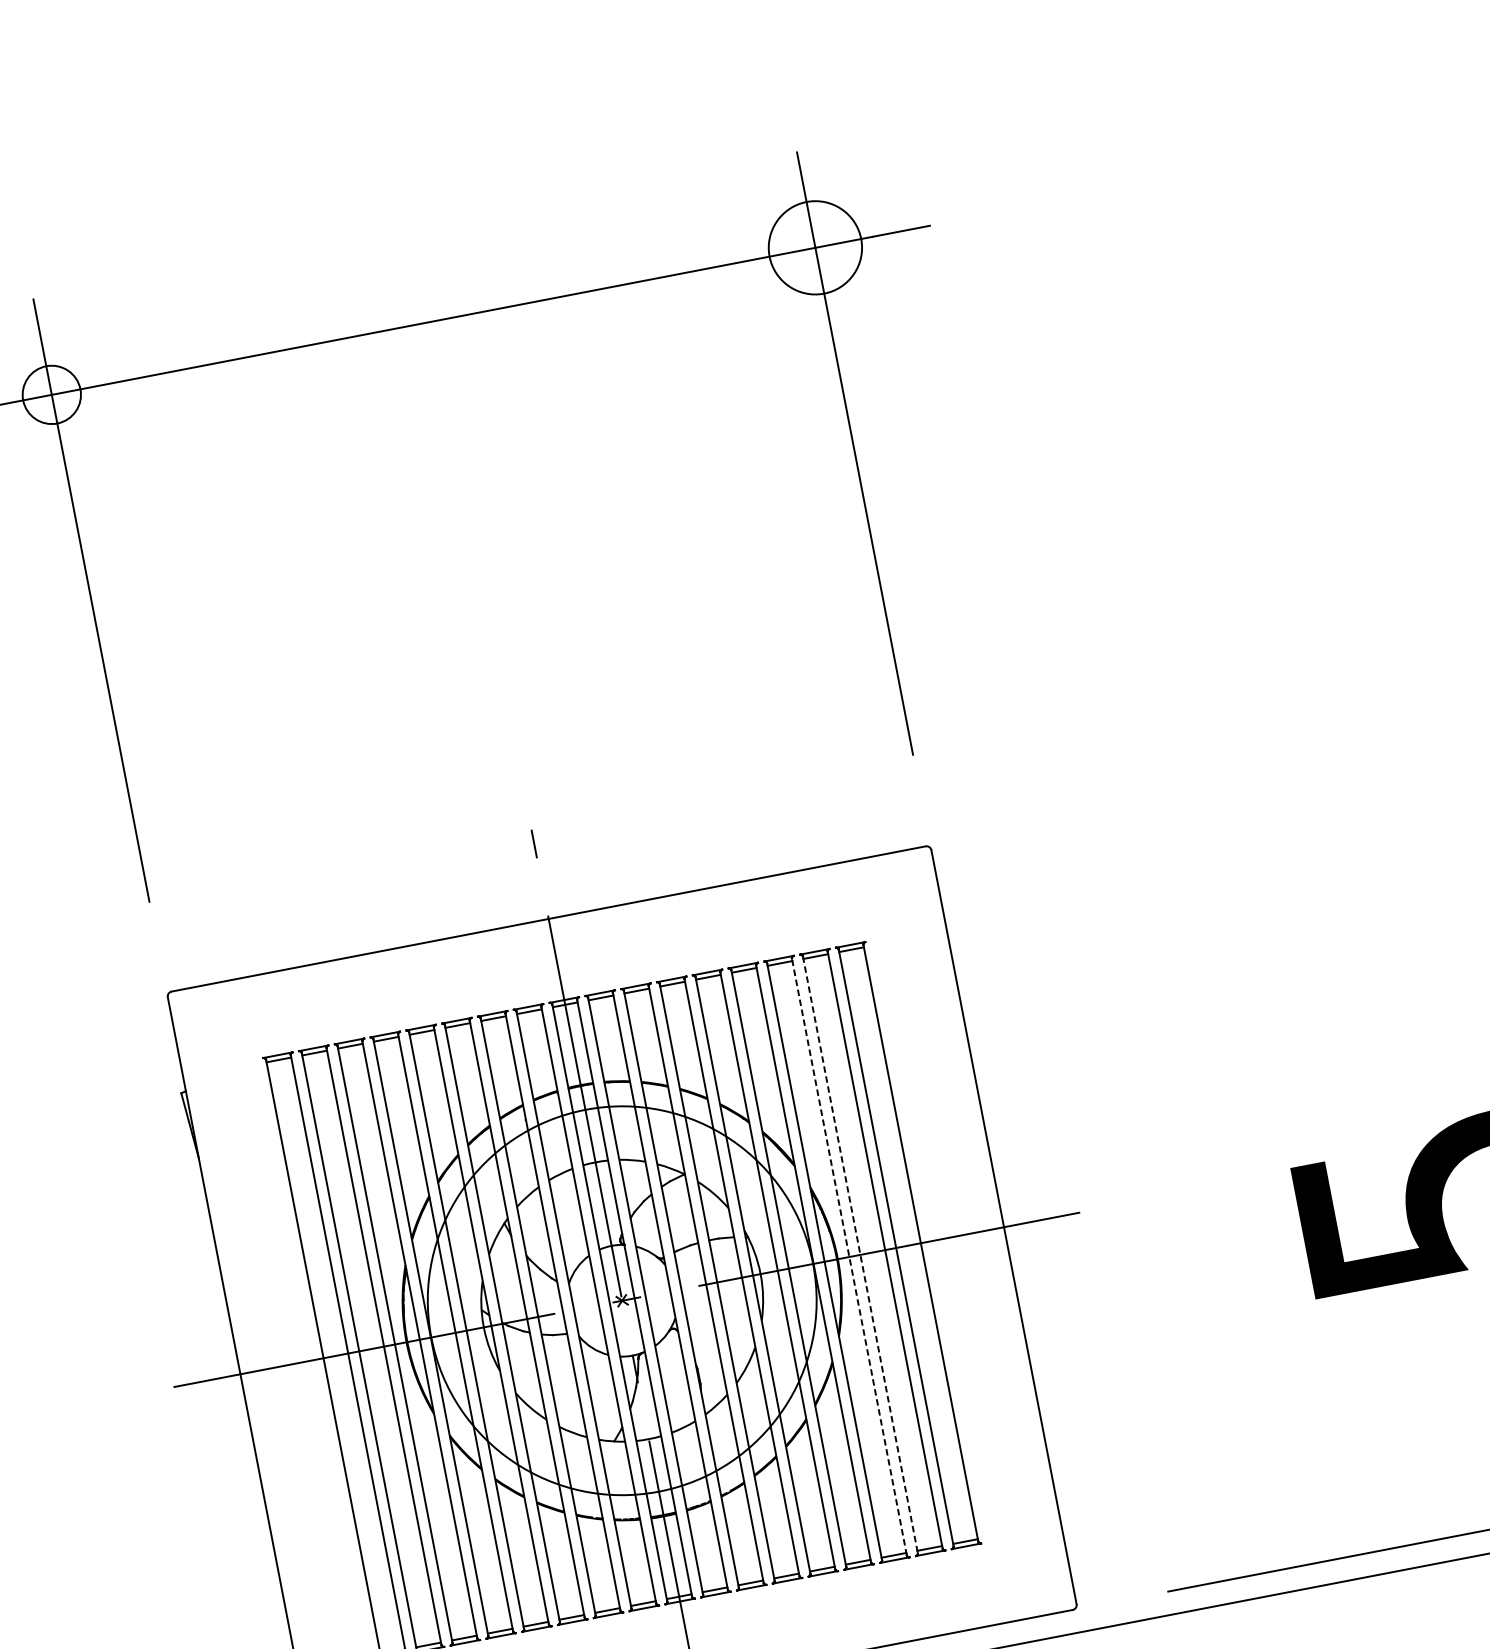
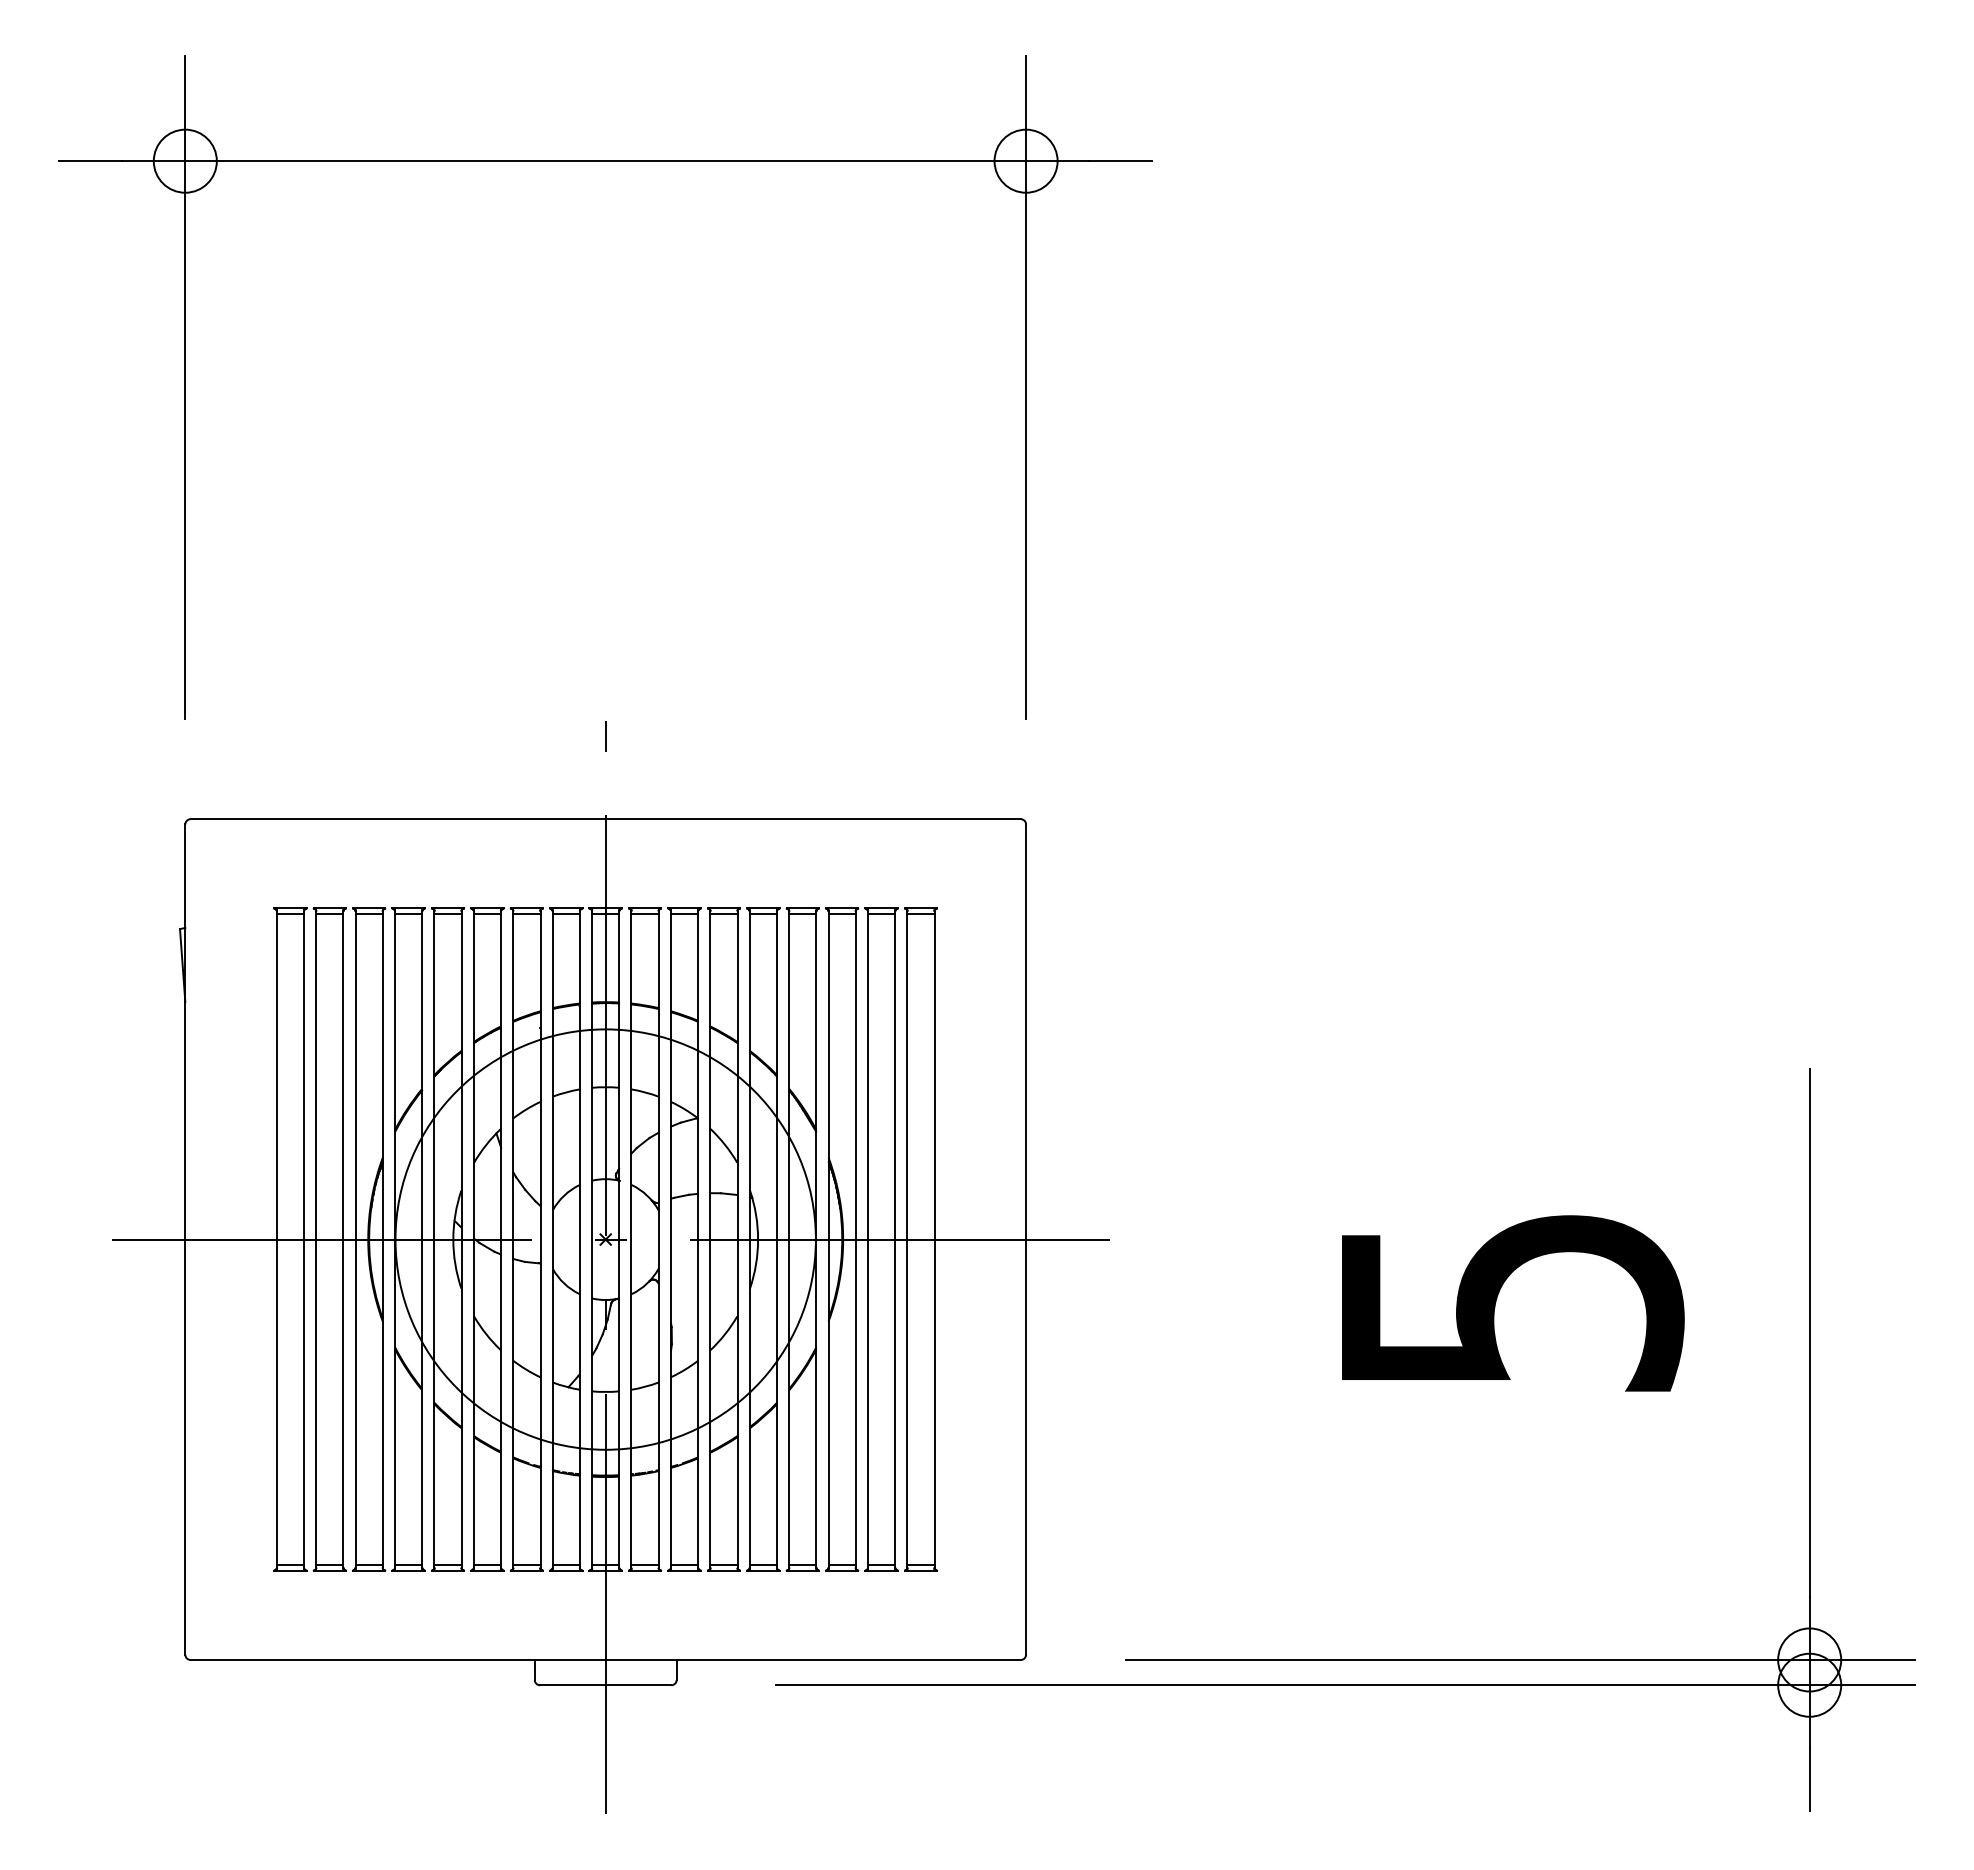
circle: (814, 247) -> (1025, 160), size x0.62
line: (859, 1254) -> (867, 1239), dashed -> solid
line: (849, 1256) -> (855, 1239), dashed -> solid

